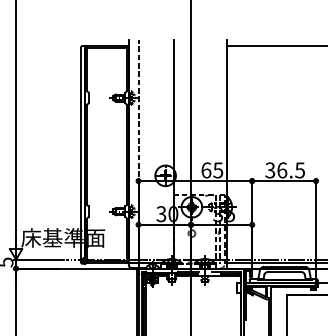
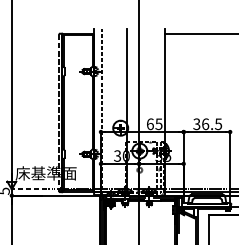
line: (80, 154) -> (58, 112), solid -> dashed
line: (39, 259) -> (28, 189), solid -> dashed

